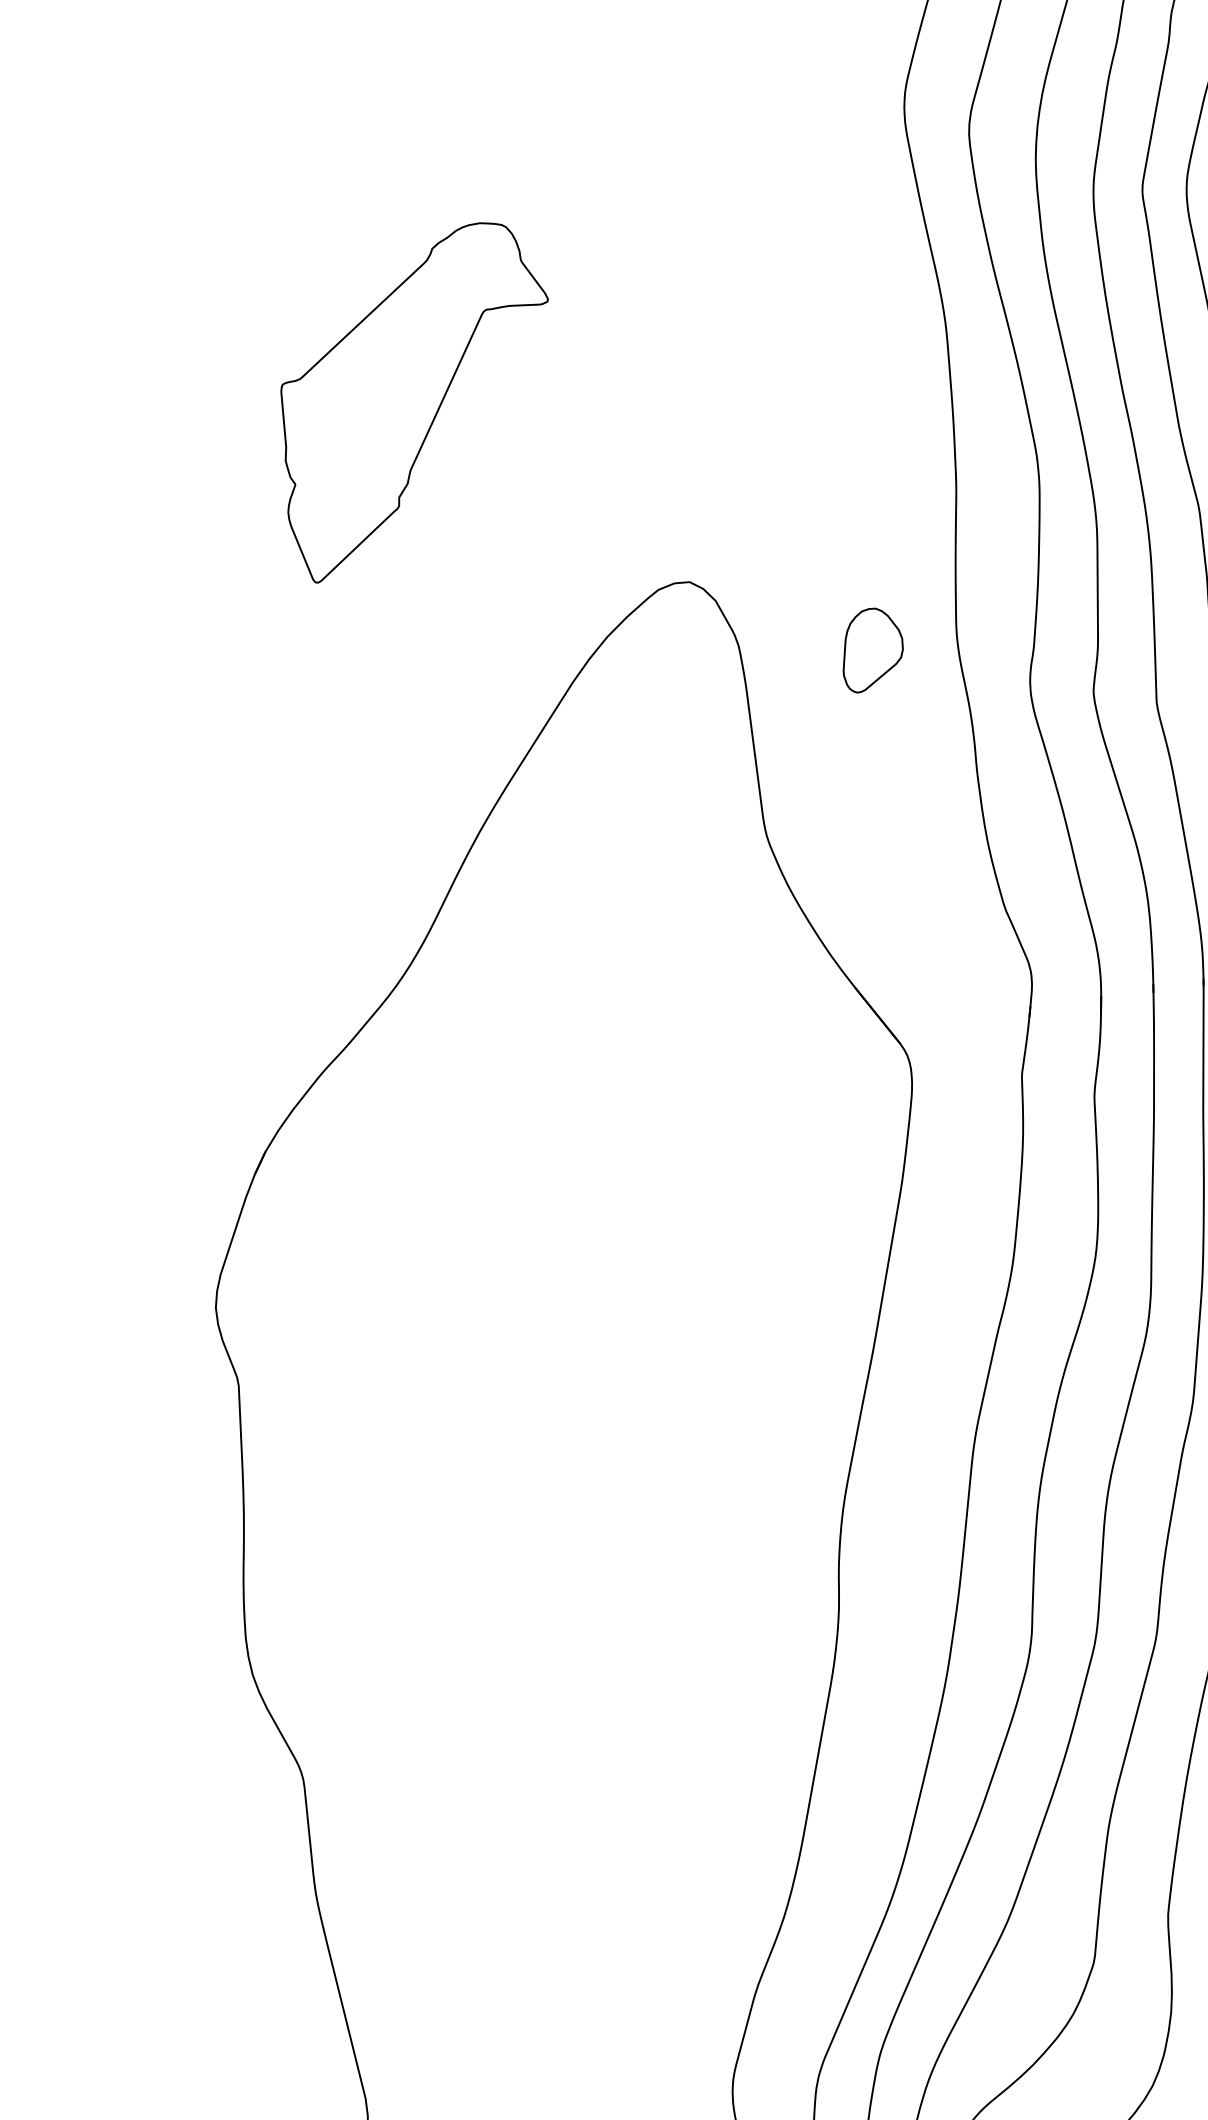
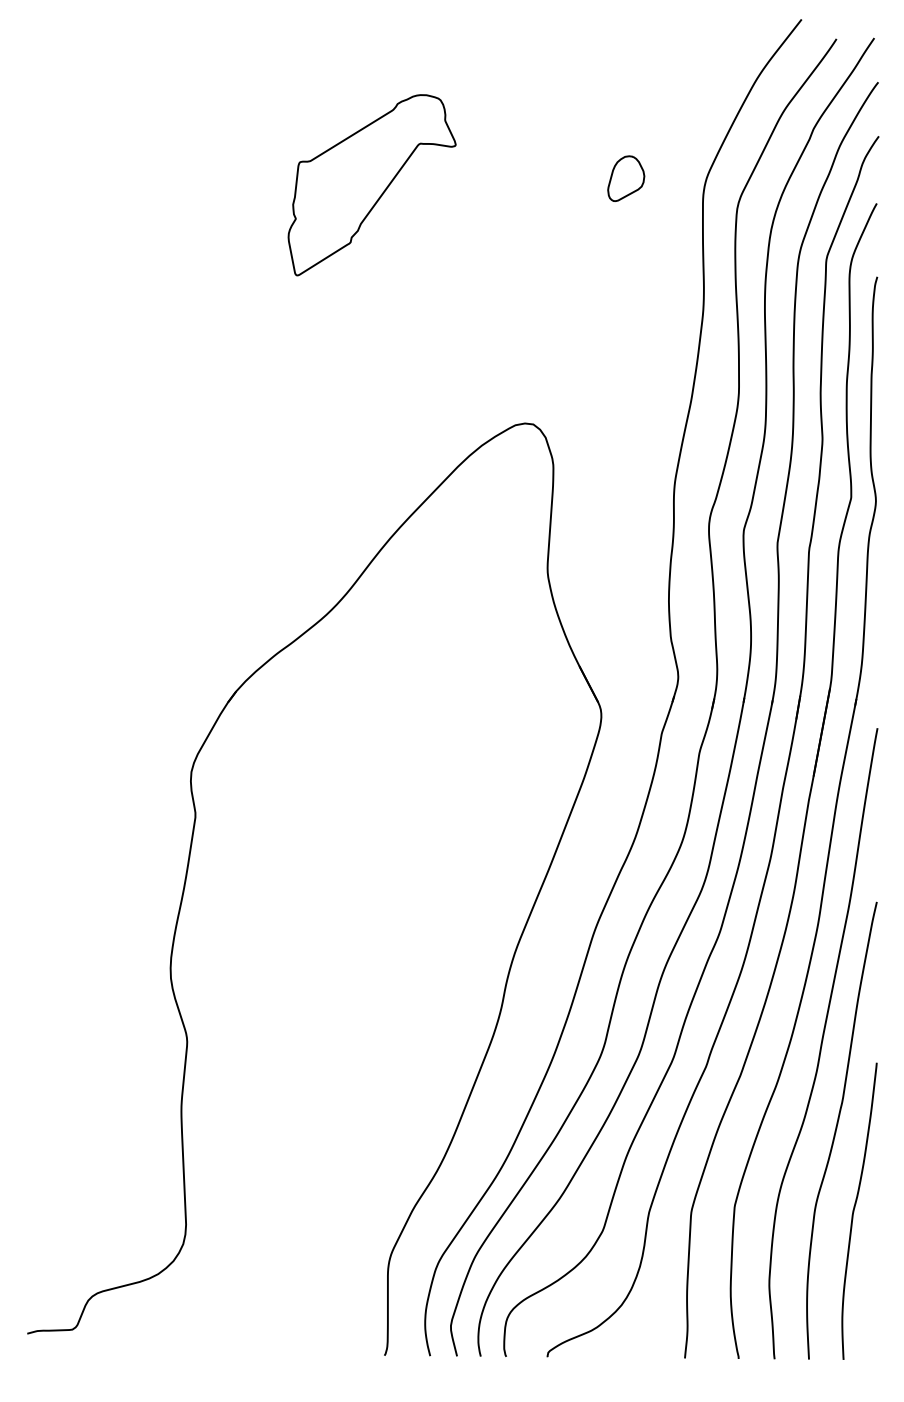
part: (415, 399) -> (371, 185), moved
part: (871, 648) -> (626, 178), moved

